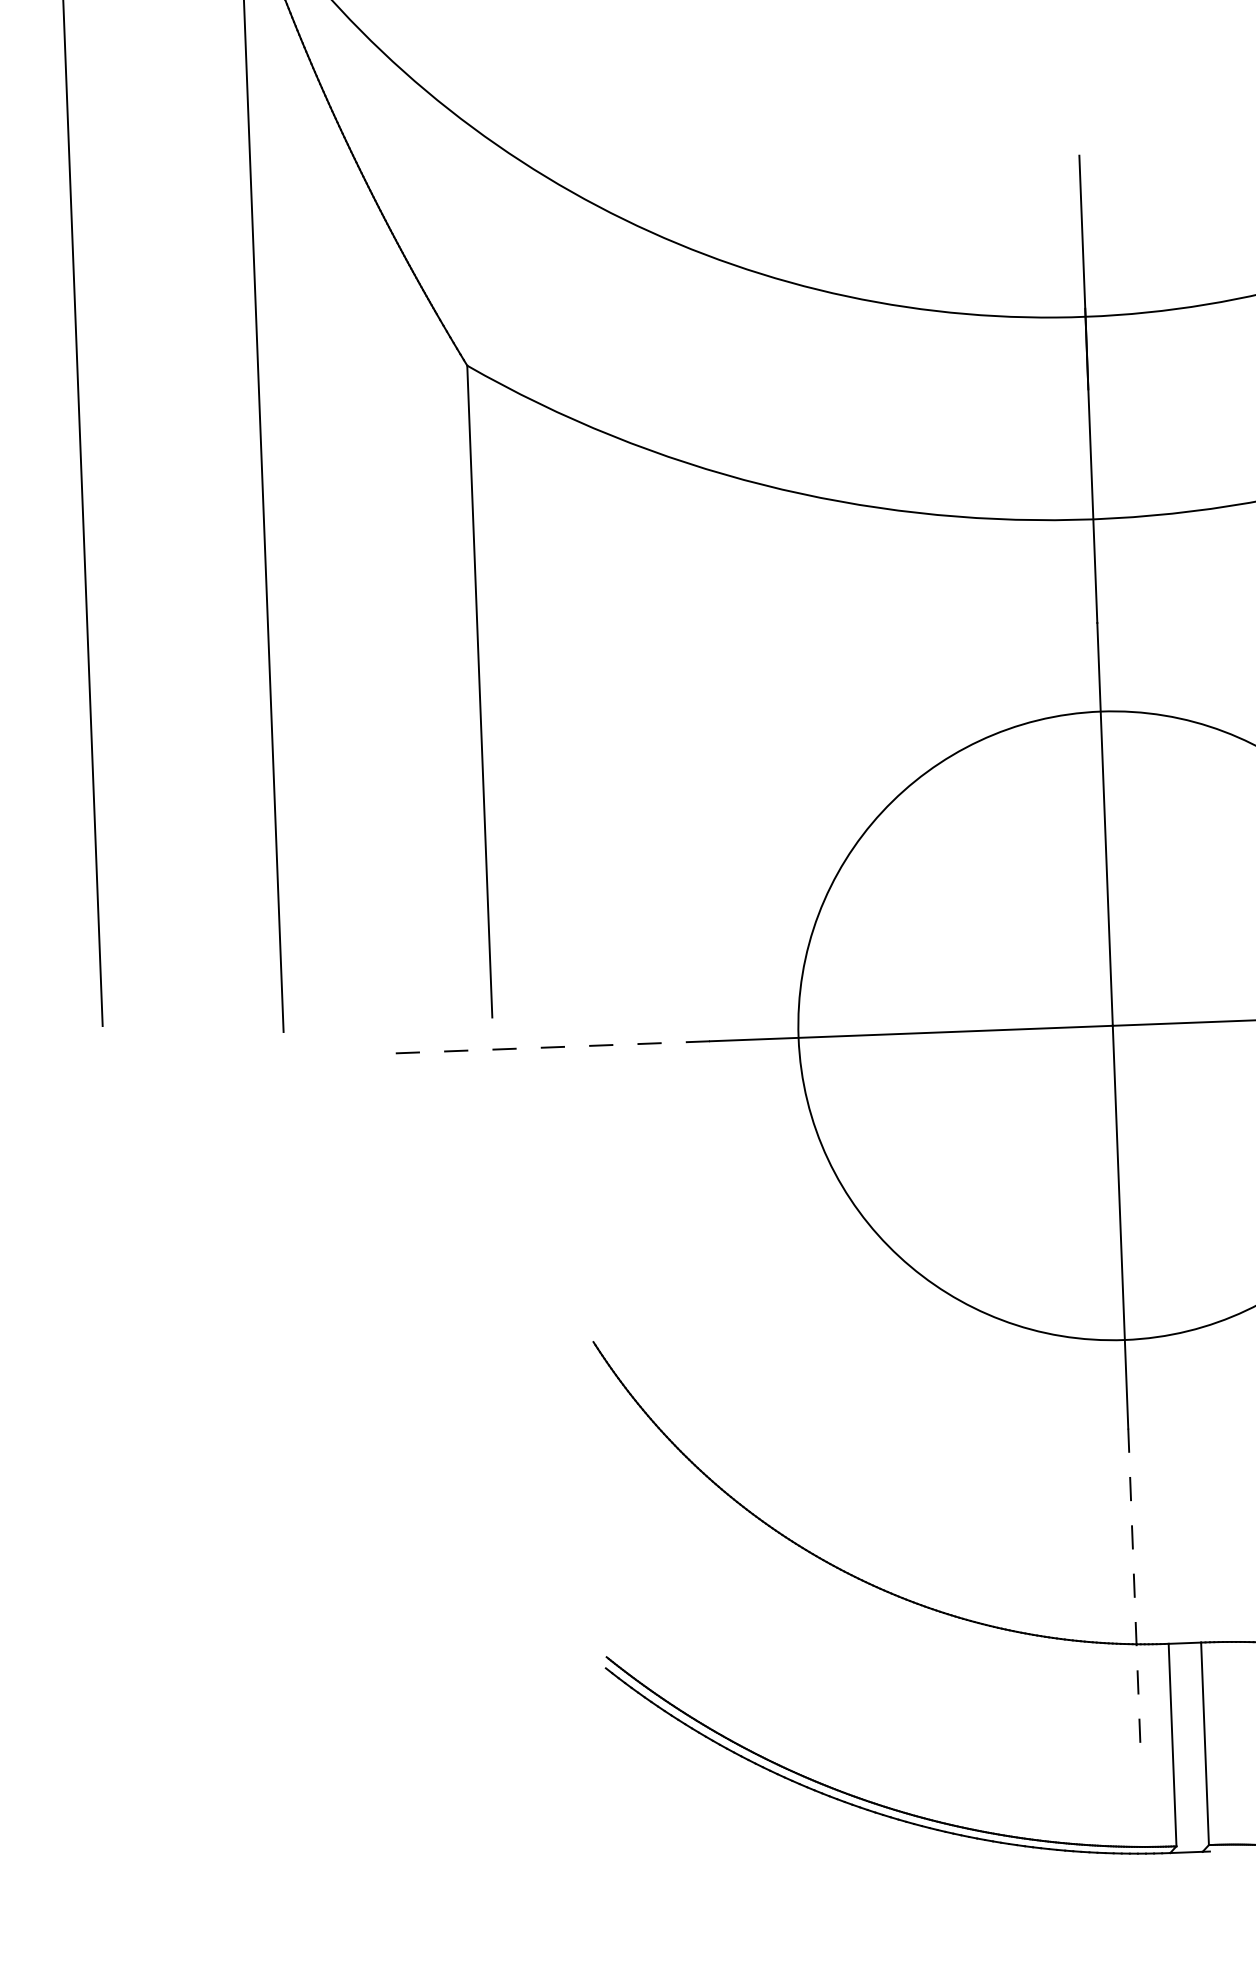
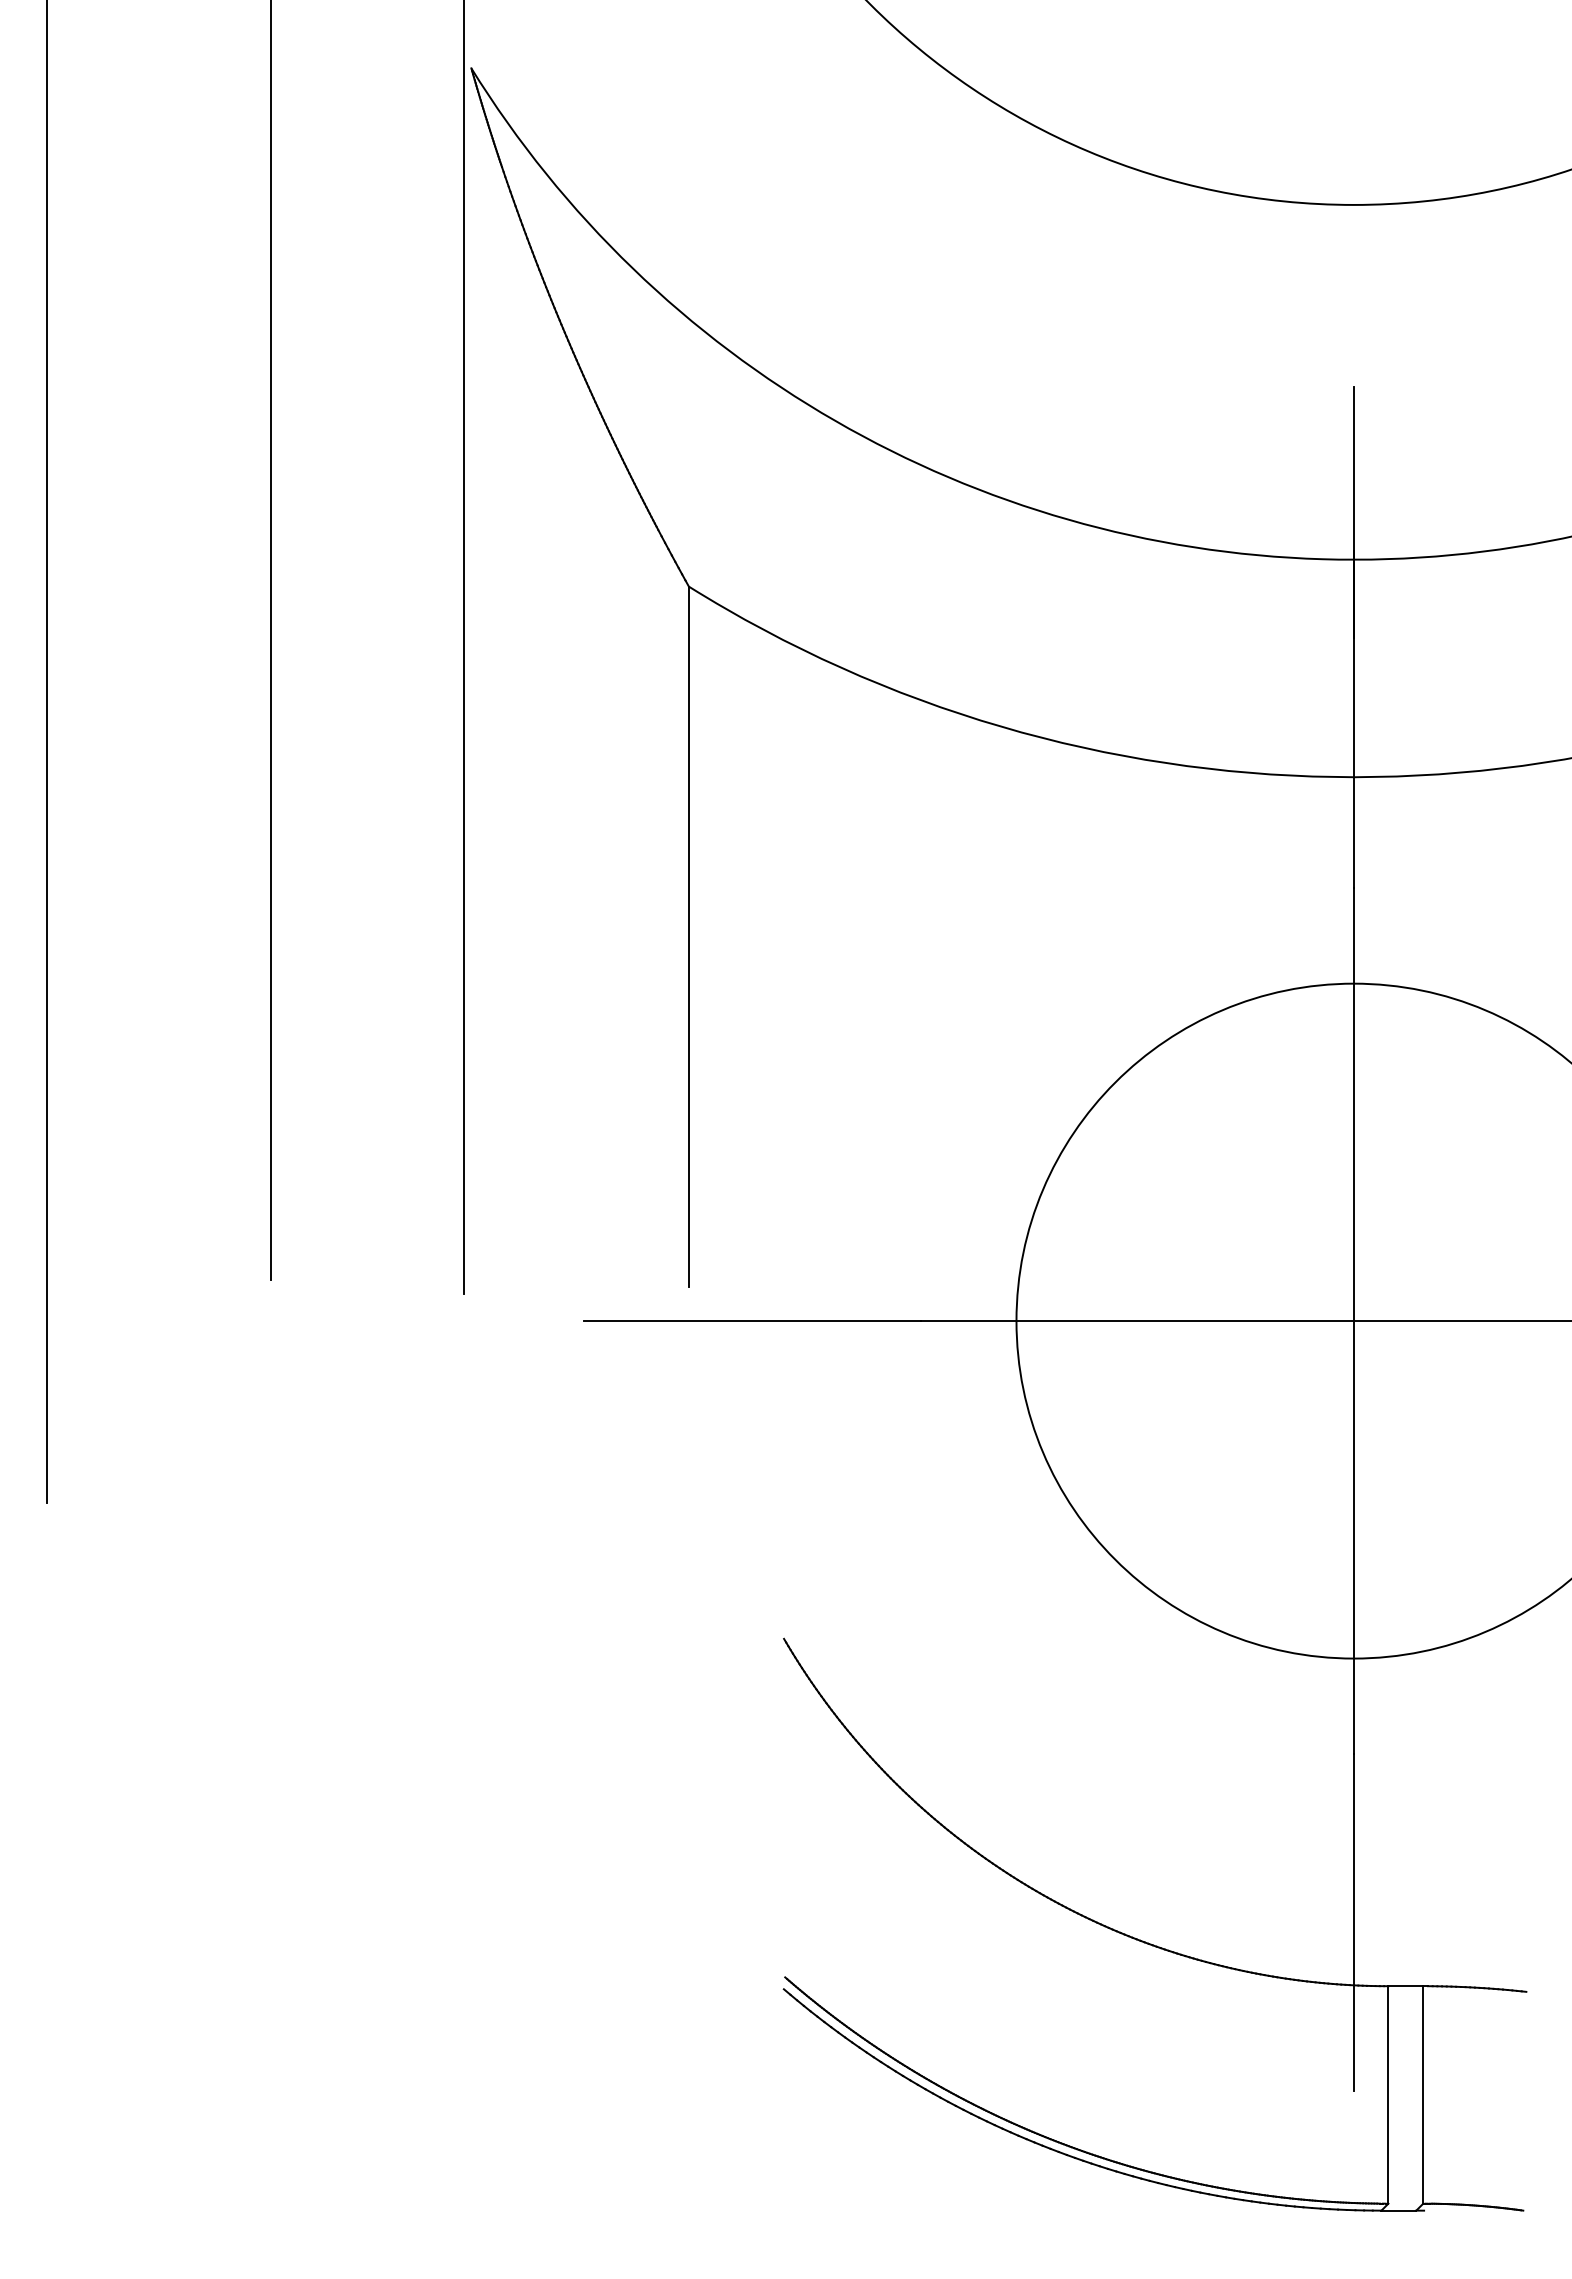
line: (552, 1047) -> (752, 1321), dashed -> solid
line: (1133, 1585) -> (1353, 1922), dashed -> solid

